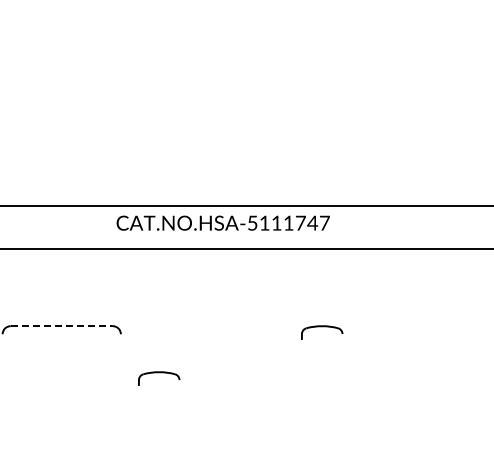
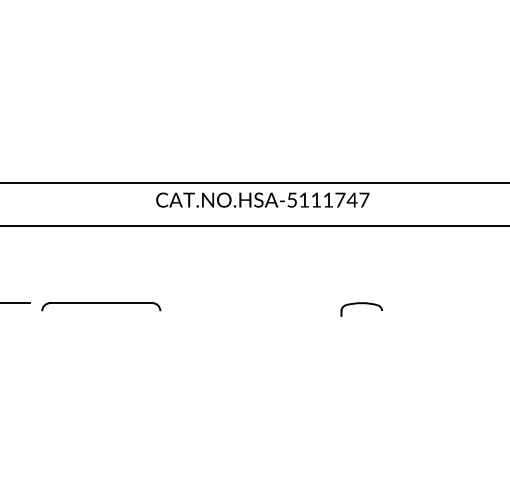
line: (61, 326) -> (101, 303), dashed -> solid
part: (158, 378) -> (198, 355), removed

